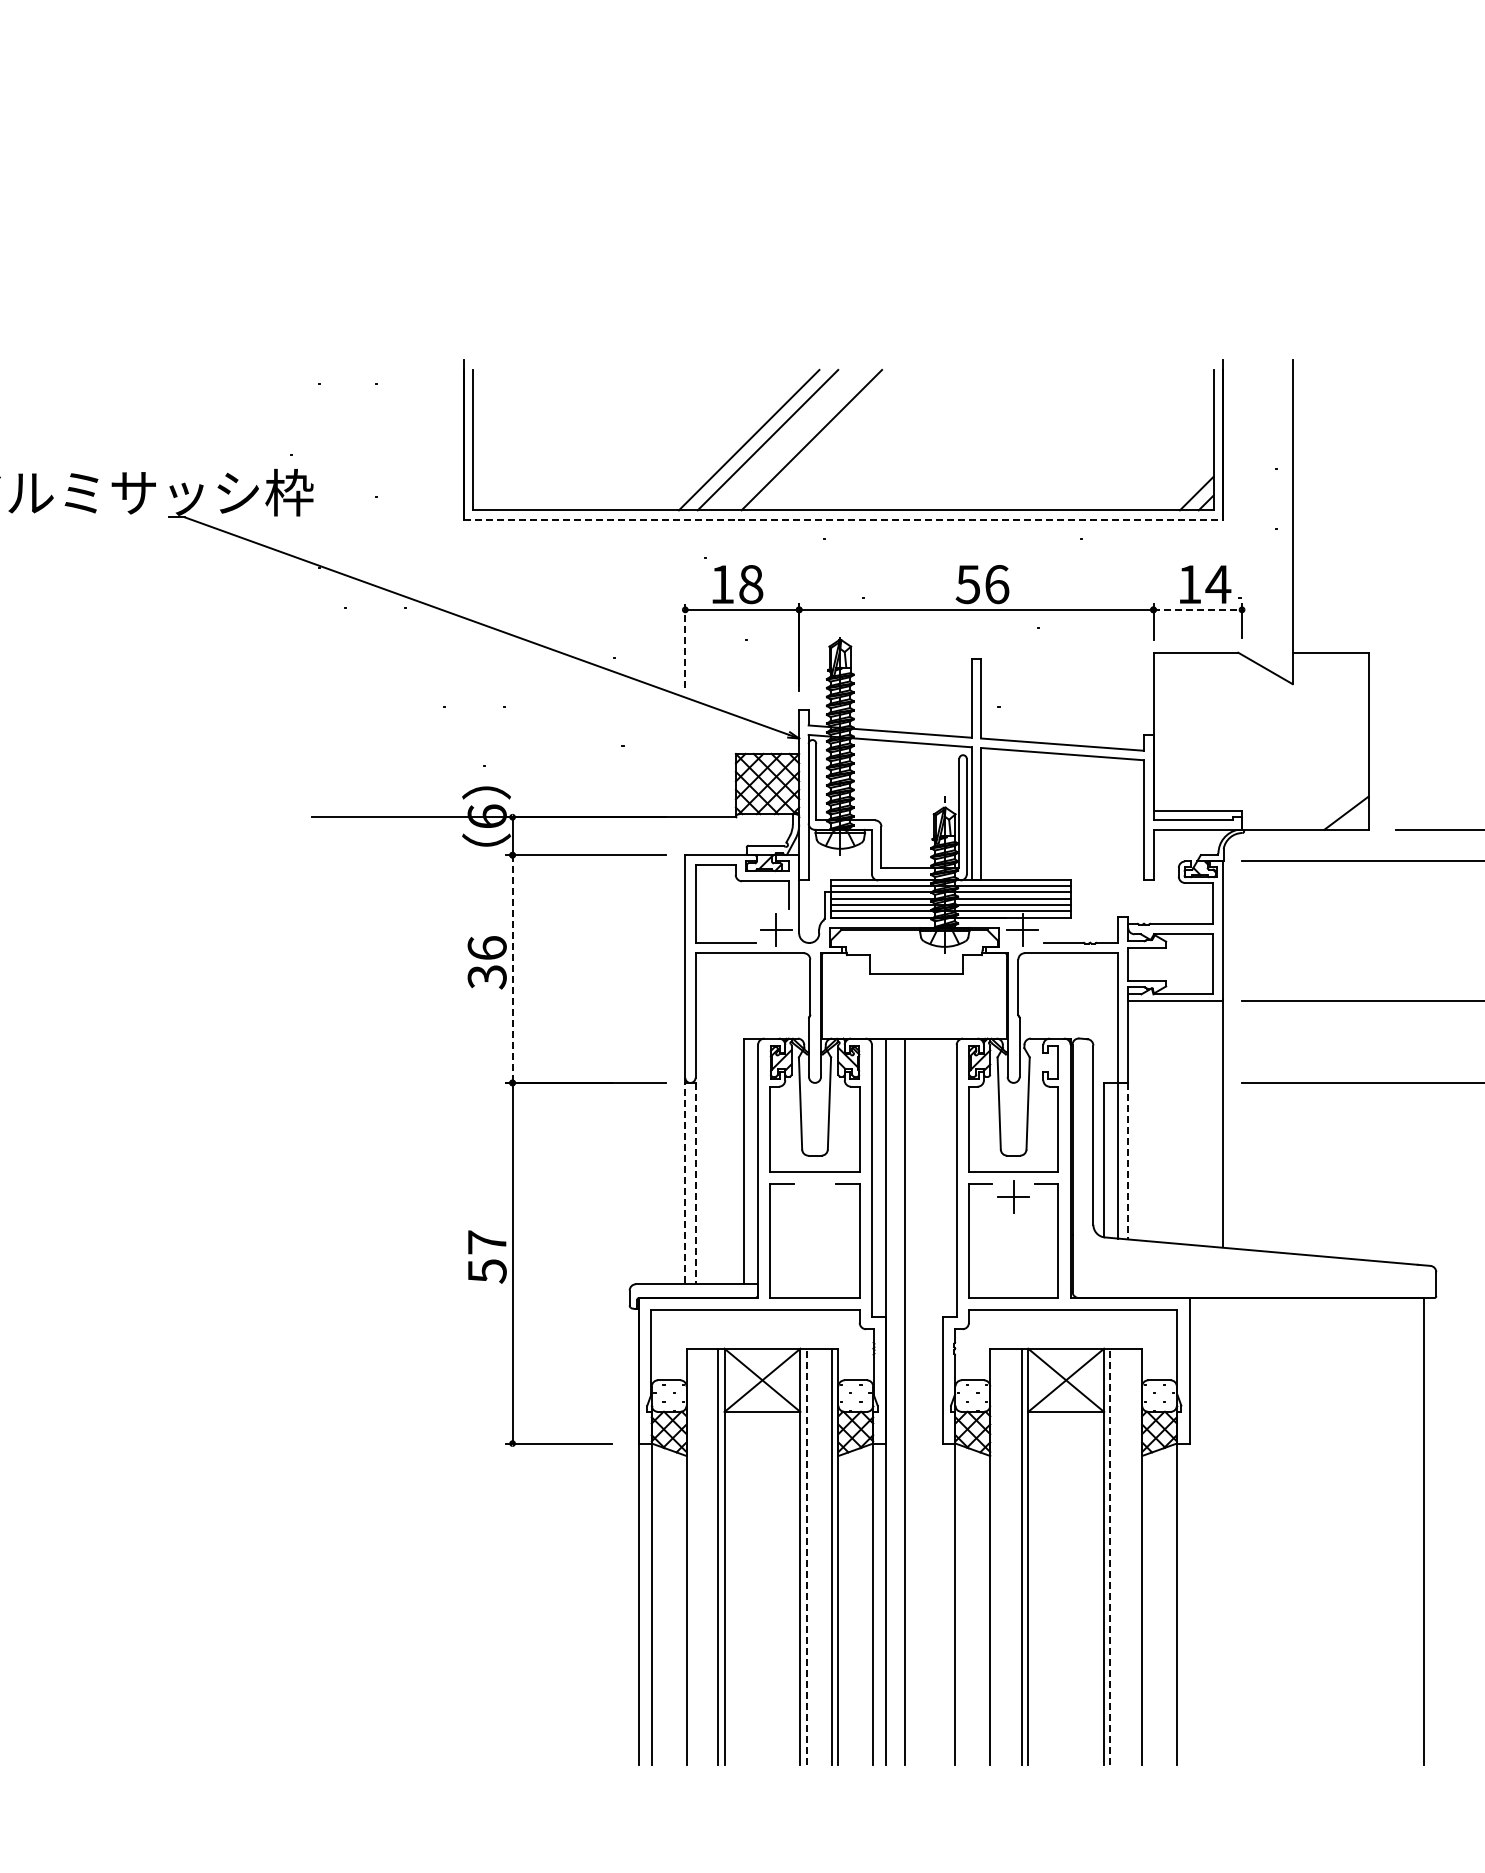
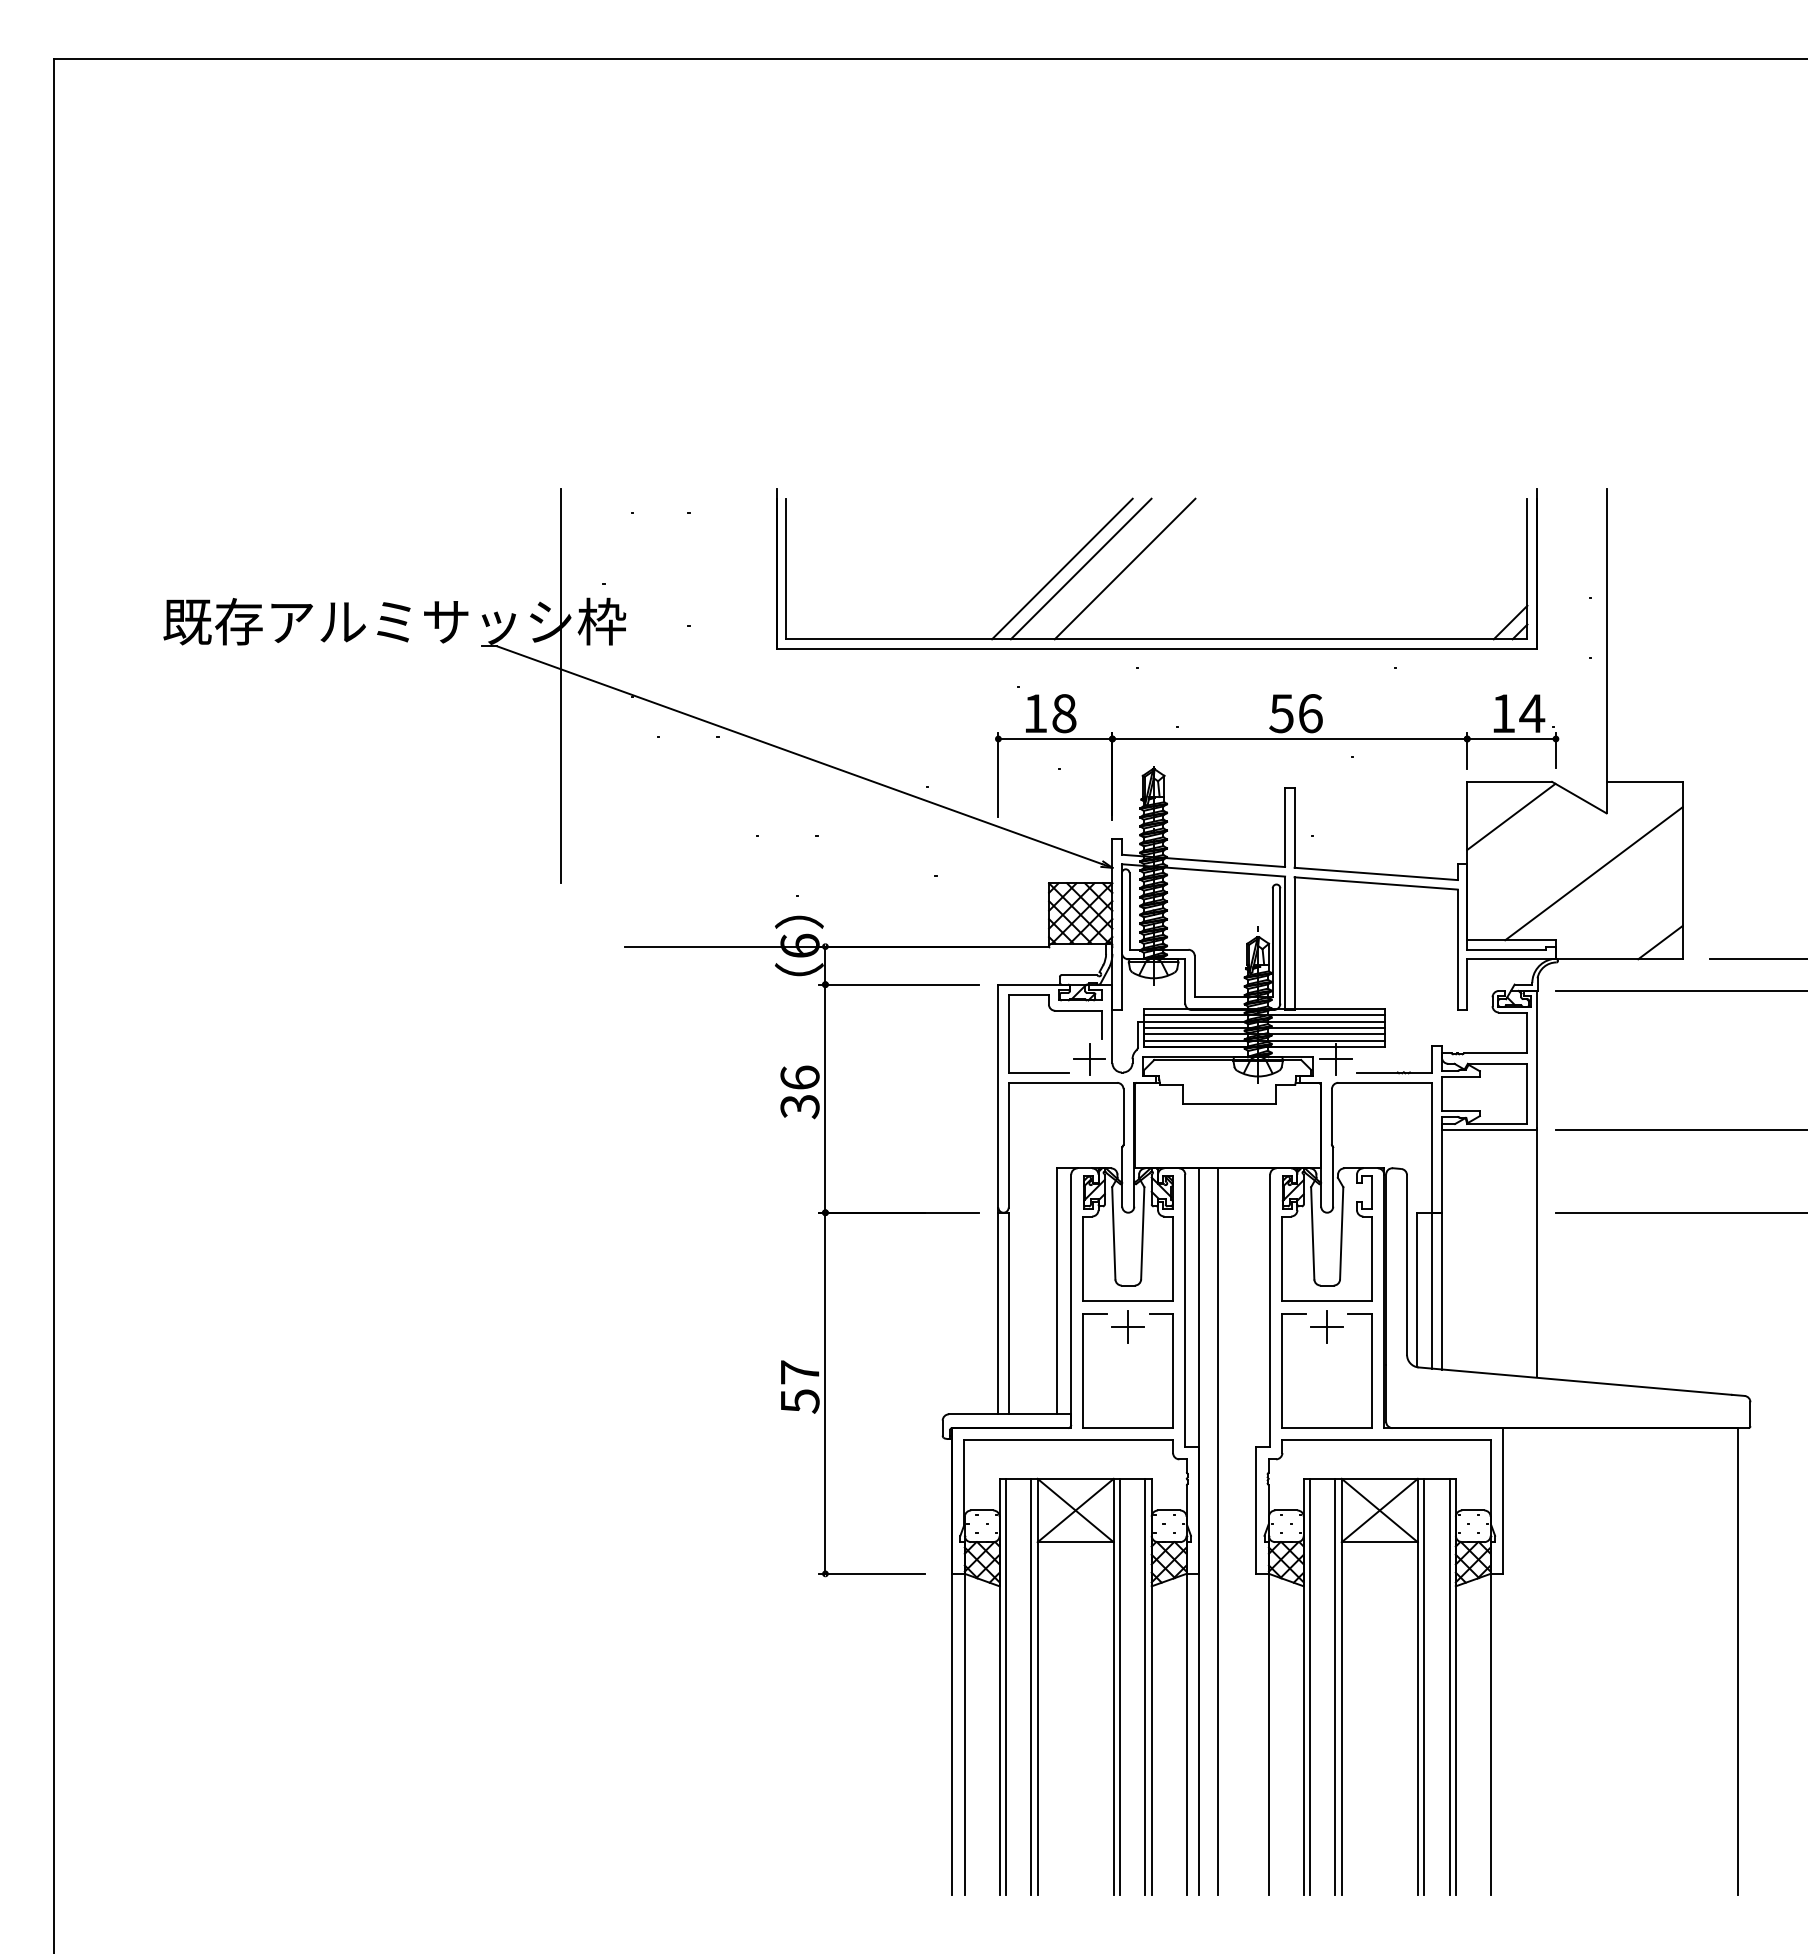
line: (844, 519) -> (1157, 648), dashed -> solid
line: (249, 557) -> (561, 686), added
line: (1198, 610) -> (1512, 739), dashed -> solid
line: (685, 645) -> (998, 774), dashed -> solid
line: (1197, 687) -> (1511, 816), added
line: (1279, 744) -> (1593, 873), added
line: (512, 969) -> (825, 1099), dashed -> solid
line: (1127, 1161) -> (1441, 1291), dashed -> solid
line: (685, 1181) -> (998, 1311), dashed -> solid
line: (695, 1183) -> (1008, 1313), dashed -> solid
part: (814, 1196) -> (1127, 1326), added
line: (693, 1556) -> (1006, 1686), added
line: (807, 1556) -> (1120, 1686), dashed -> solid
line: (996, 1556) -> (1310, 1686), added
line: (1110, 1556) -> (1424, 1686), dashed -> solid
line: (1135, 1556) -> (1449, 1686), added

